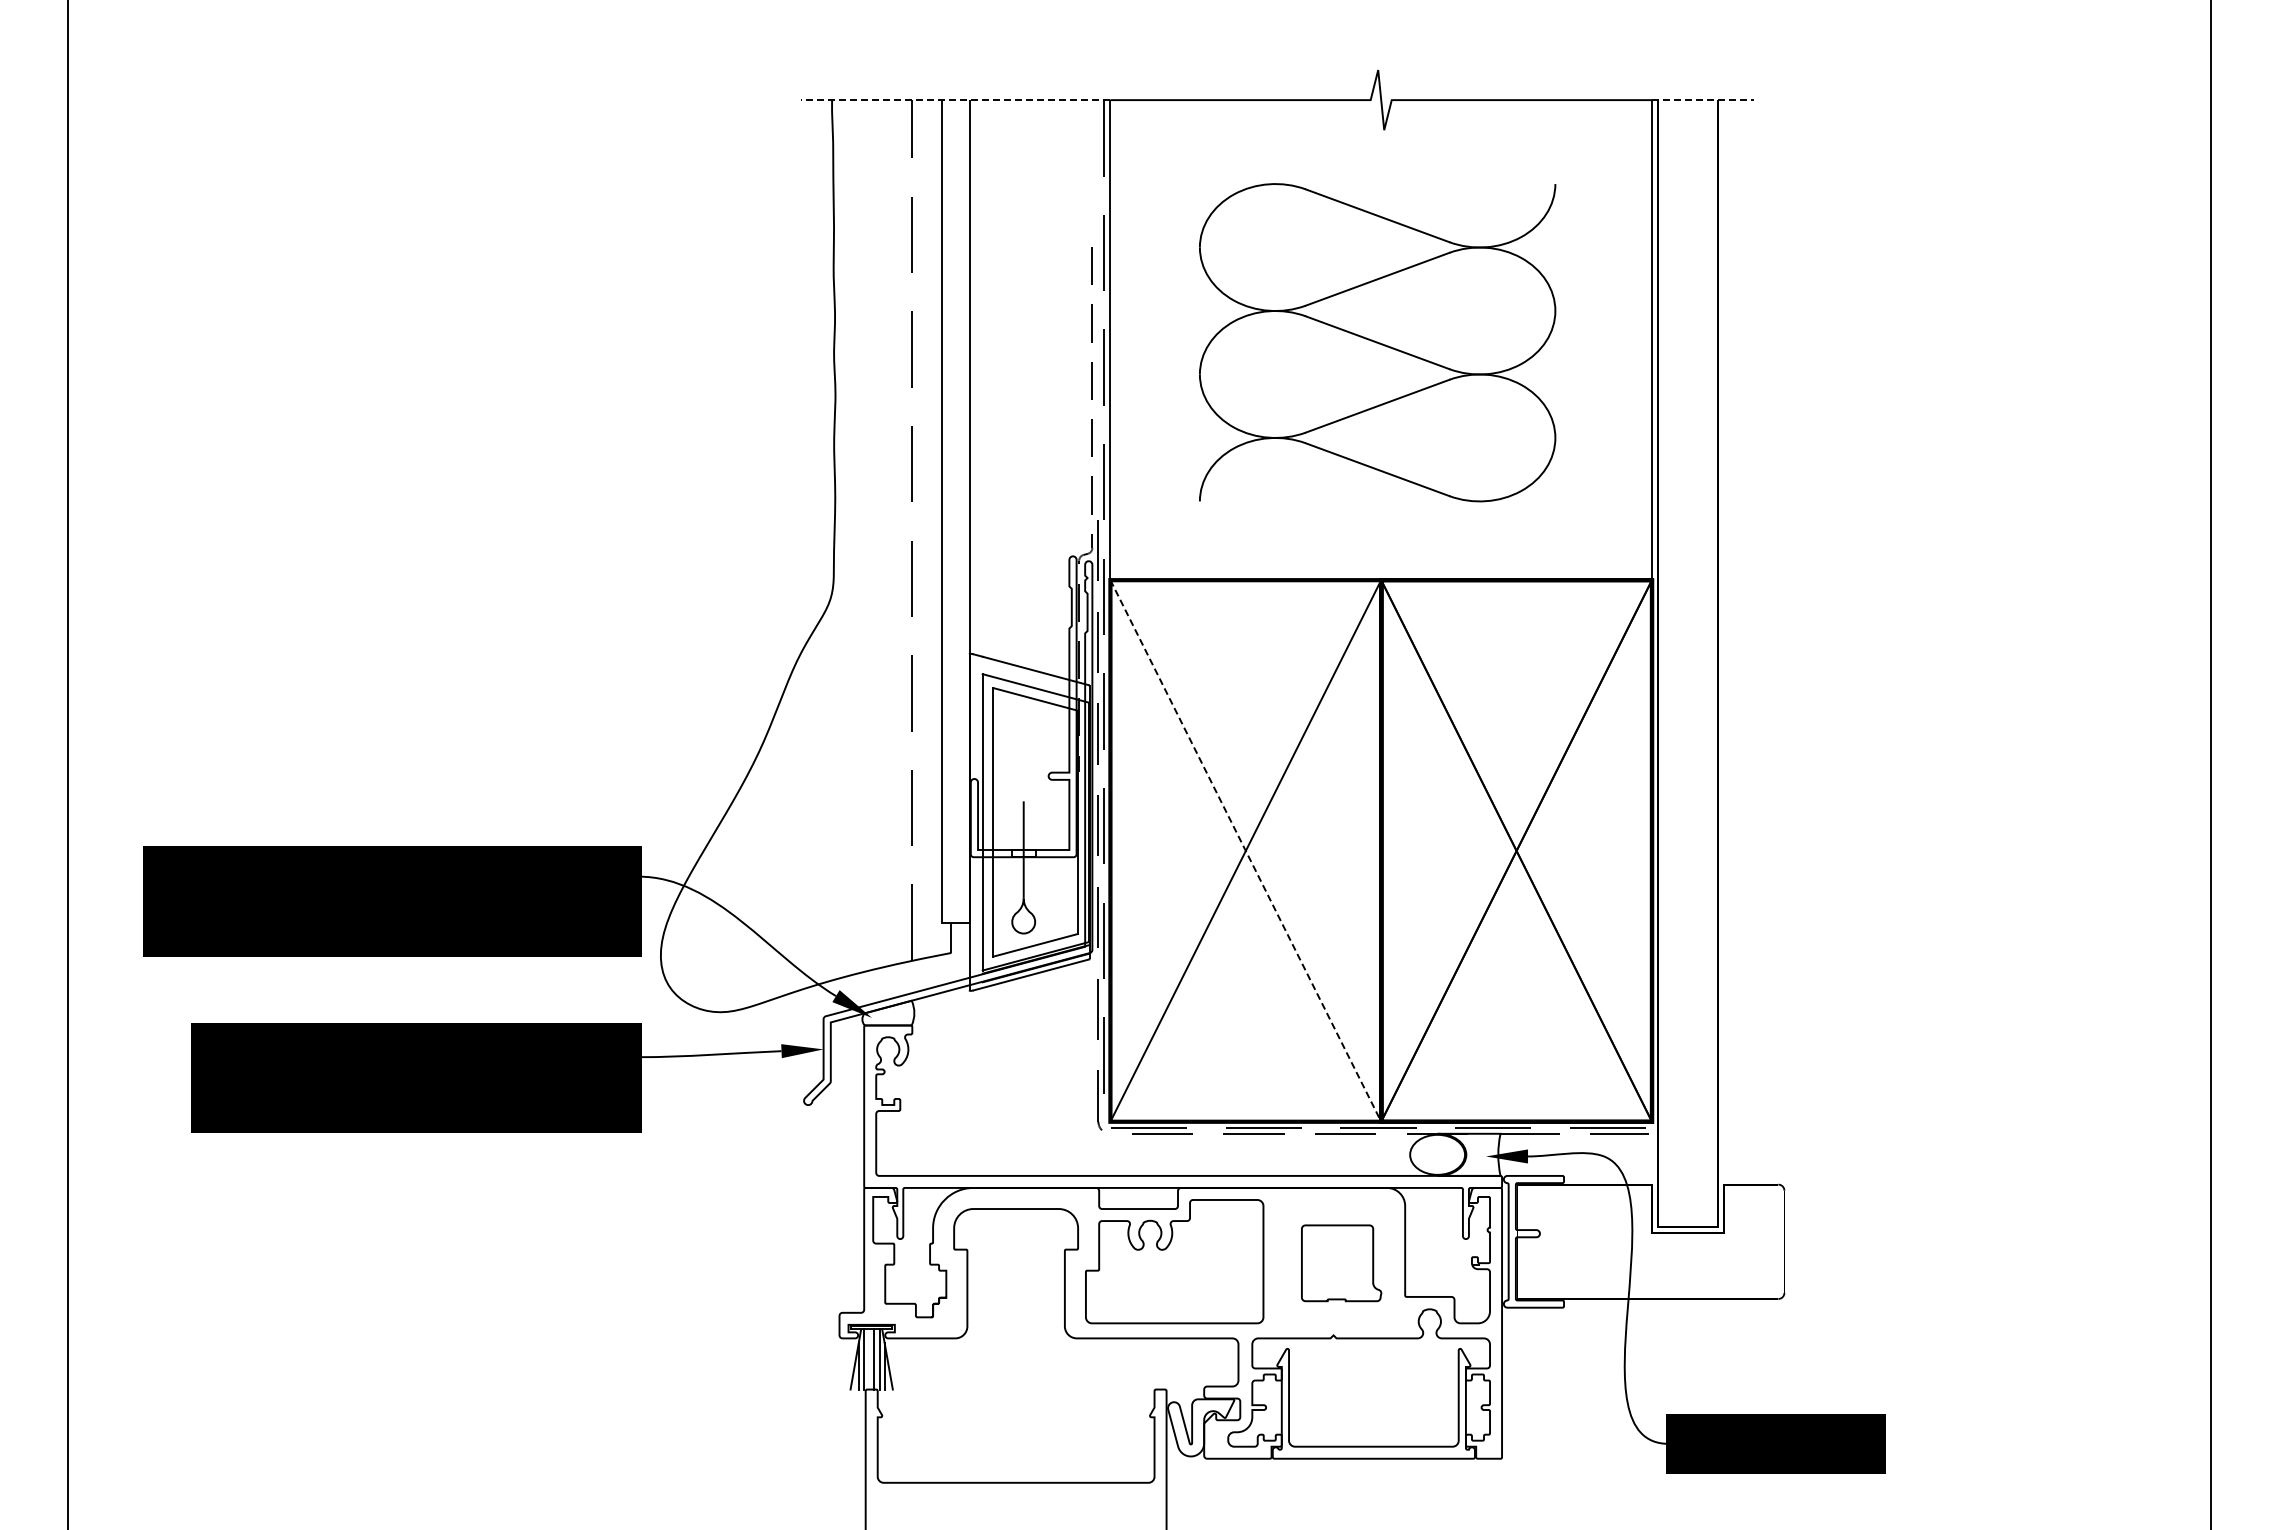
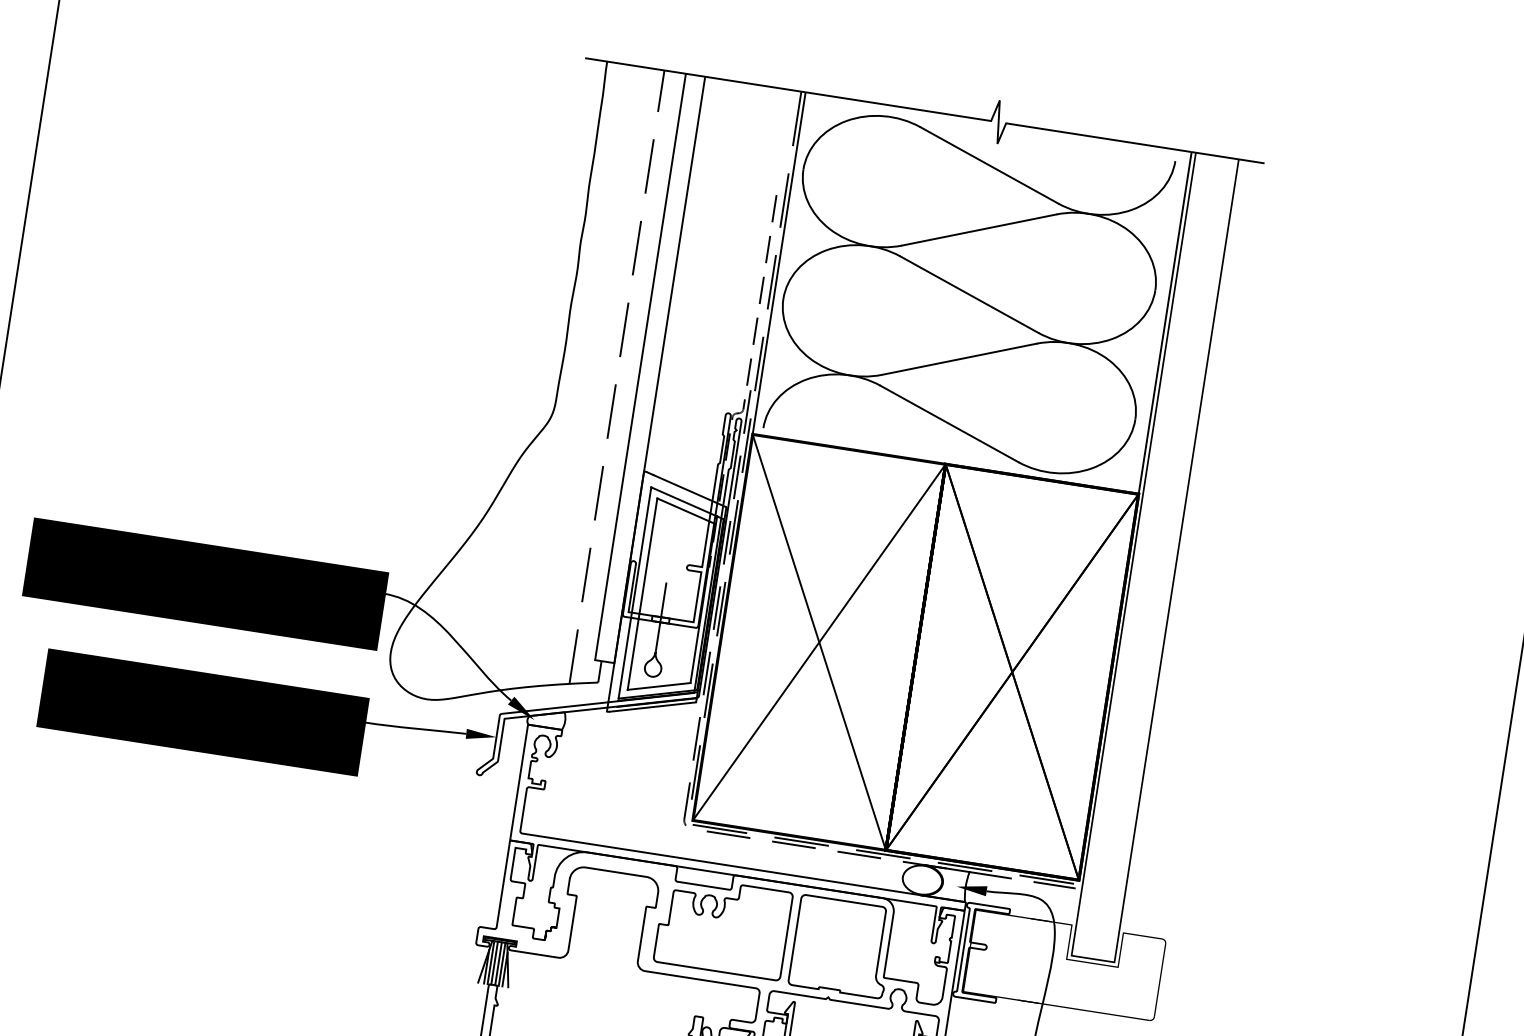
line: (955, 100) -> (695, 75), dashed -> solid
line: (1703, 100) -> (1228, 158), dashed -> solid
part: (1377, 342) -> (969, 294), size x1.43
line: (1245, 850) -> (819, 642), dashed -> solid
part: (1341, 1263) -> (841, 946), size x1.67
line: (868, 1359) -> (494, 963), added

